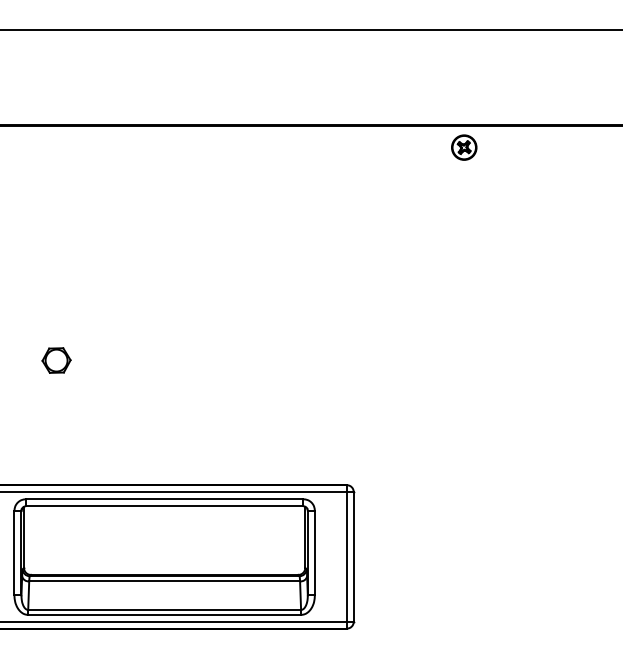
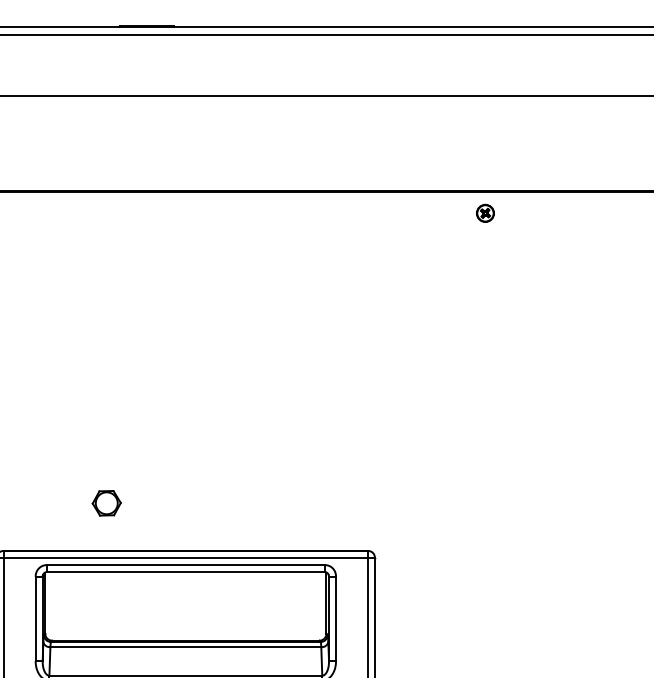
part: (464, 147) -> (485, 213), size x0.7
part: (56, 360) -> (106, 503), moved

